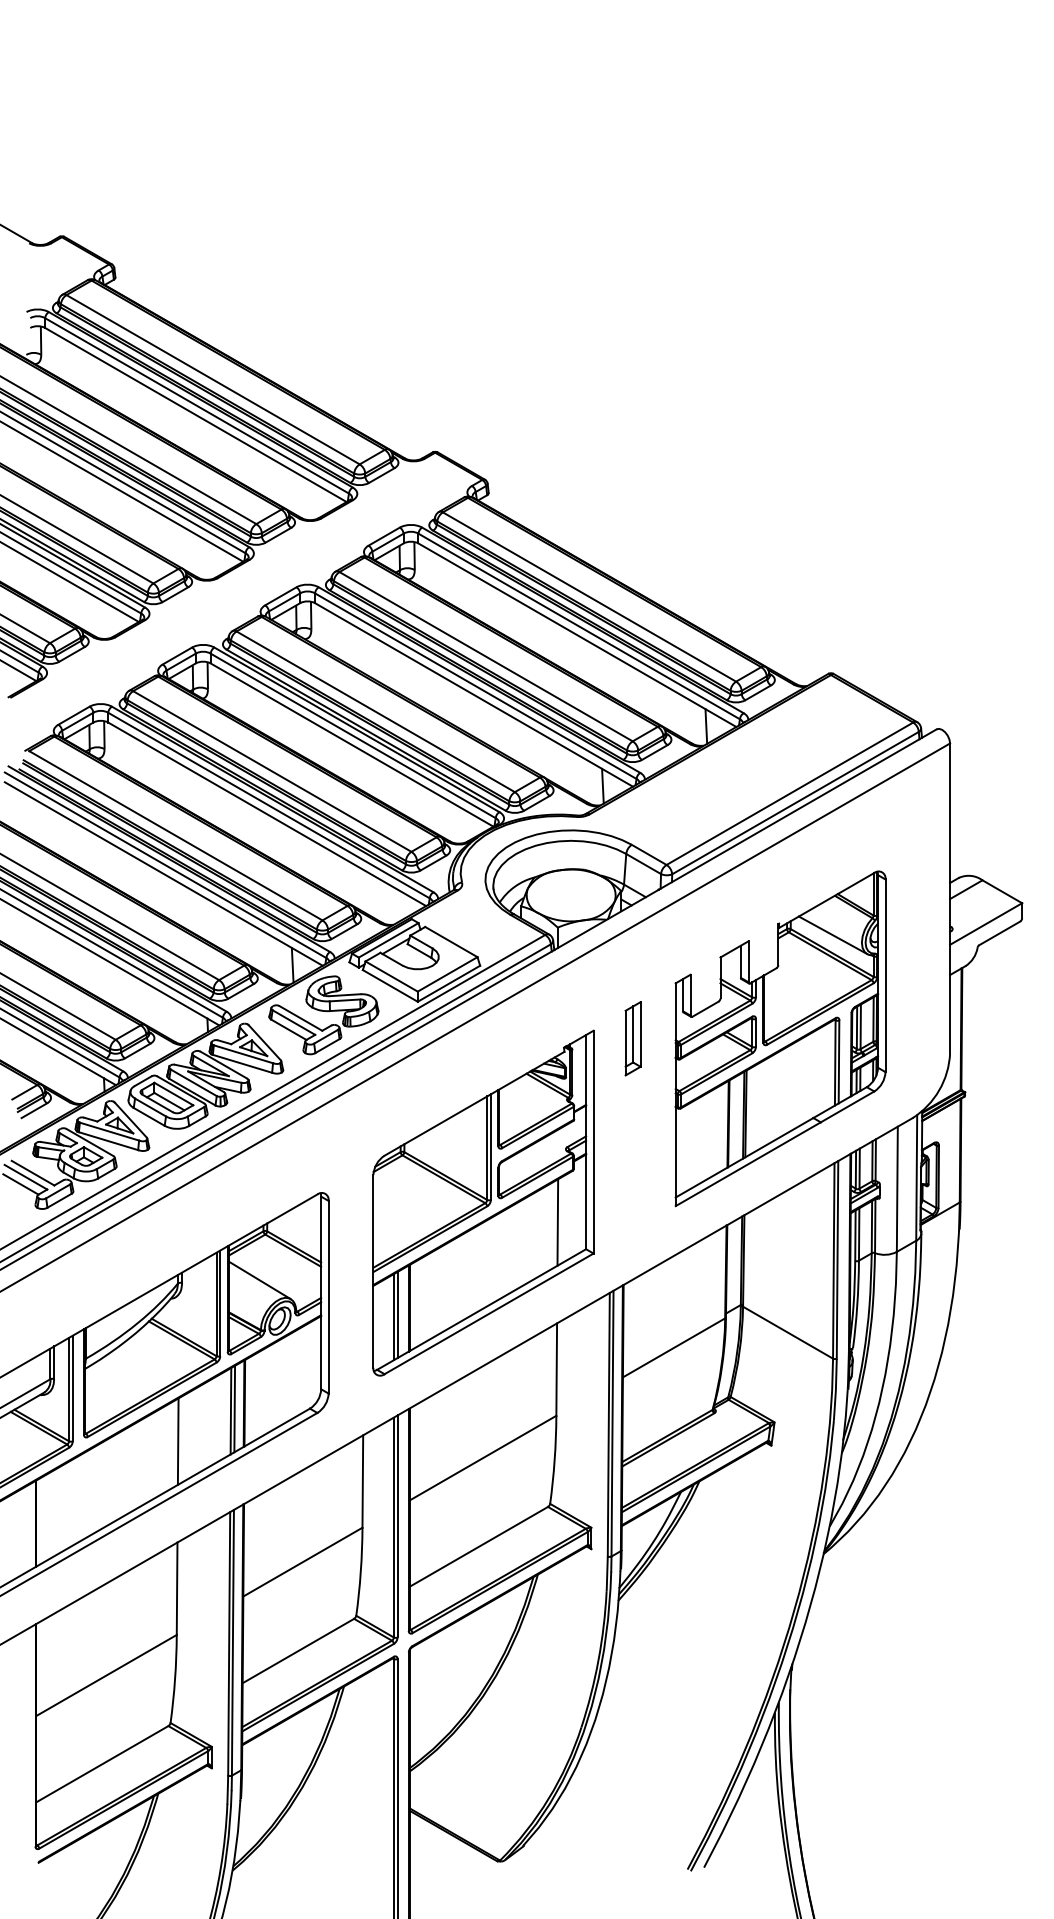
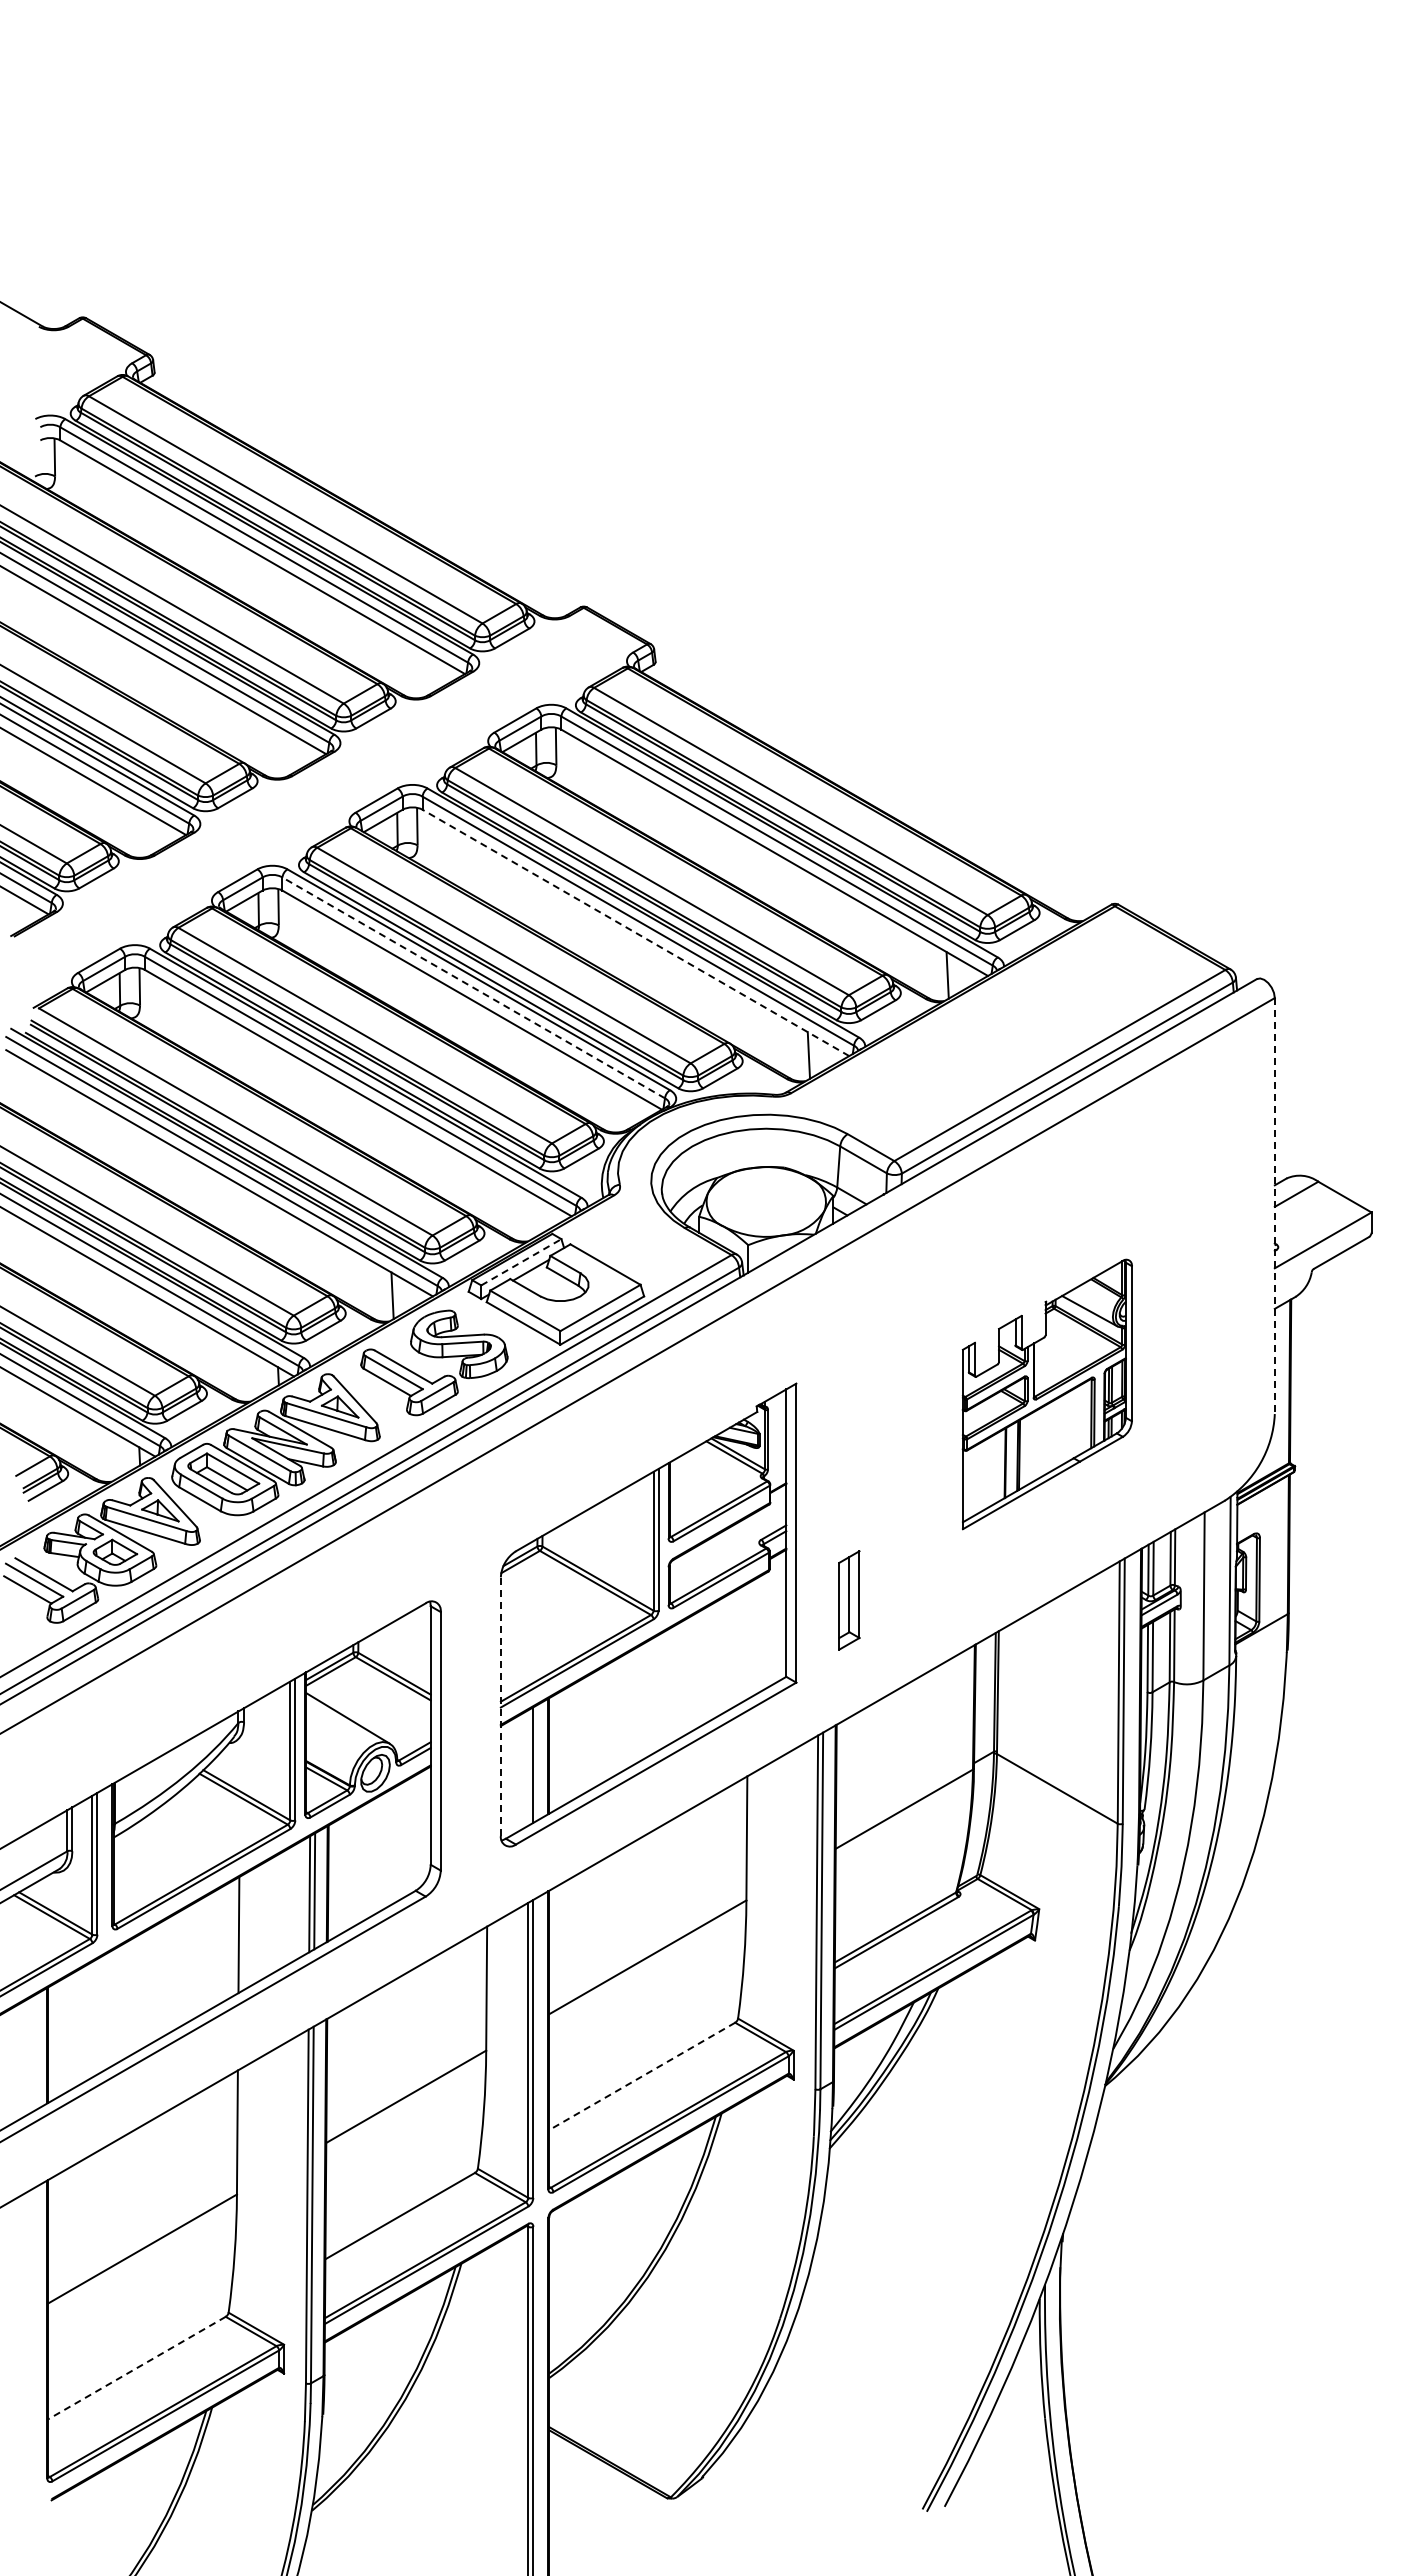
line: (473, 694) -> (635, 932), solid -> dashed
line: (353, 735) -> (473, 987), solid -> dashed
line: (949, 898) -> (1274, 1206), solid -> dashed
line: (388, 940) -> (521, 1262), solid -> dashed
part: (633, 1038) -> (849, 1600), moved
part: (780, 1038) -> (1047, 1394), size x0.6
line: (557, 1222) -> (747, 1640), removed
line: (373, 1271) -> (500, 1706), solid -> dashed
line: (393, 1316) -> (528, 1767), removed
line: (478, 1547) -> (641, 2076), solid -> dashed
line: (101, 1764) -> (136, 2368), solid -> dashed

